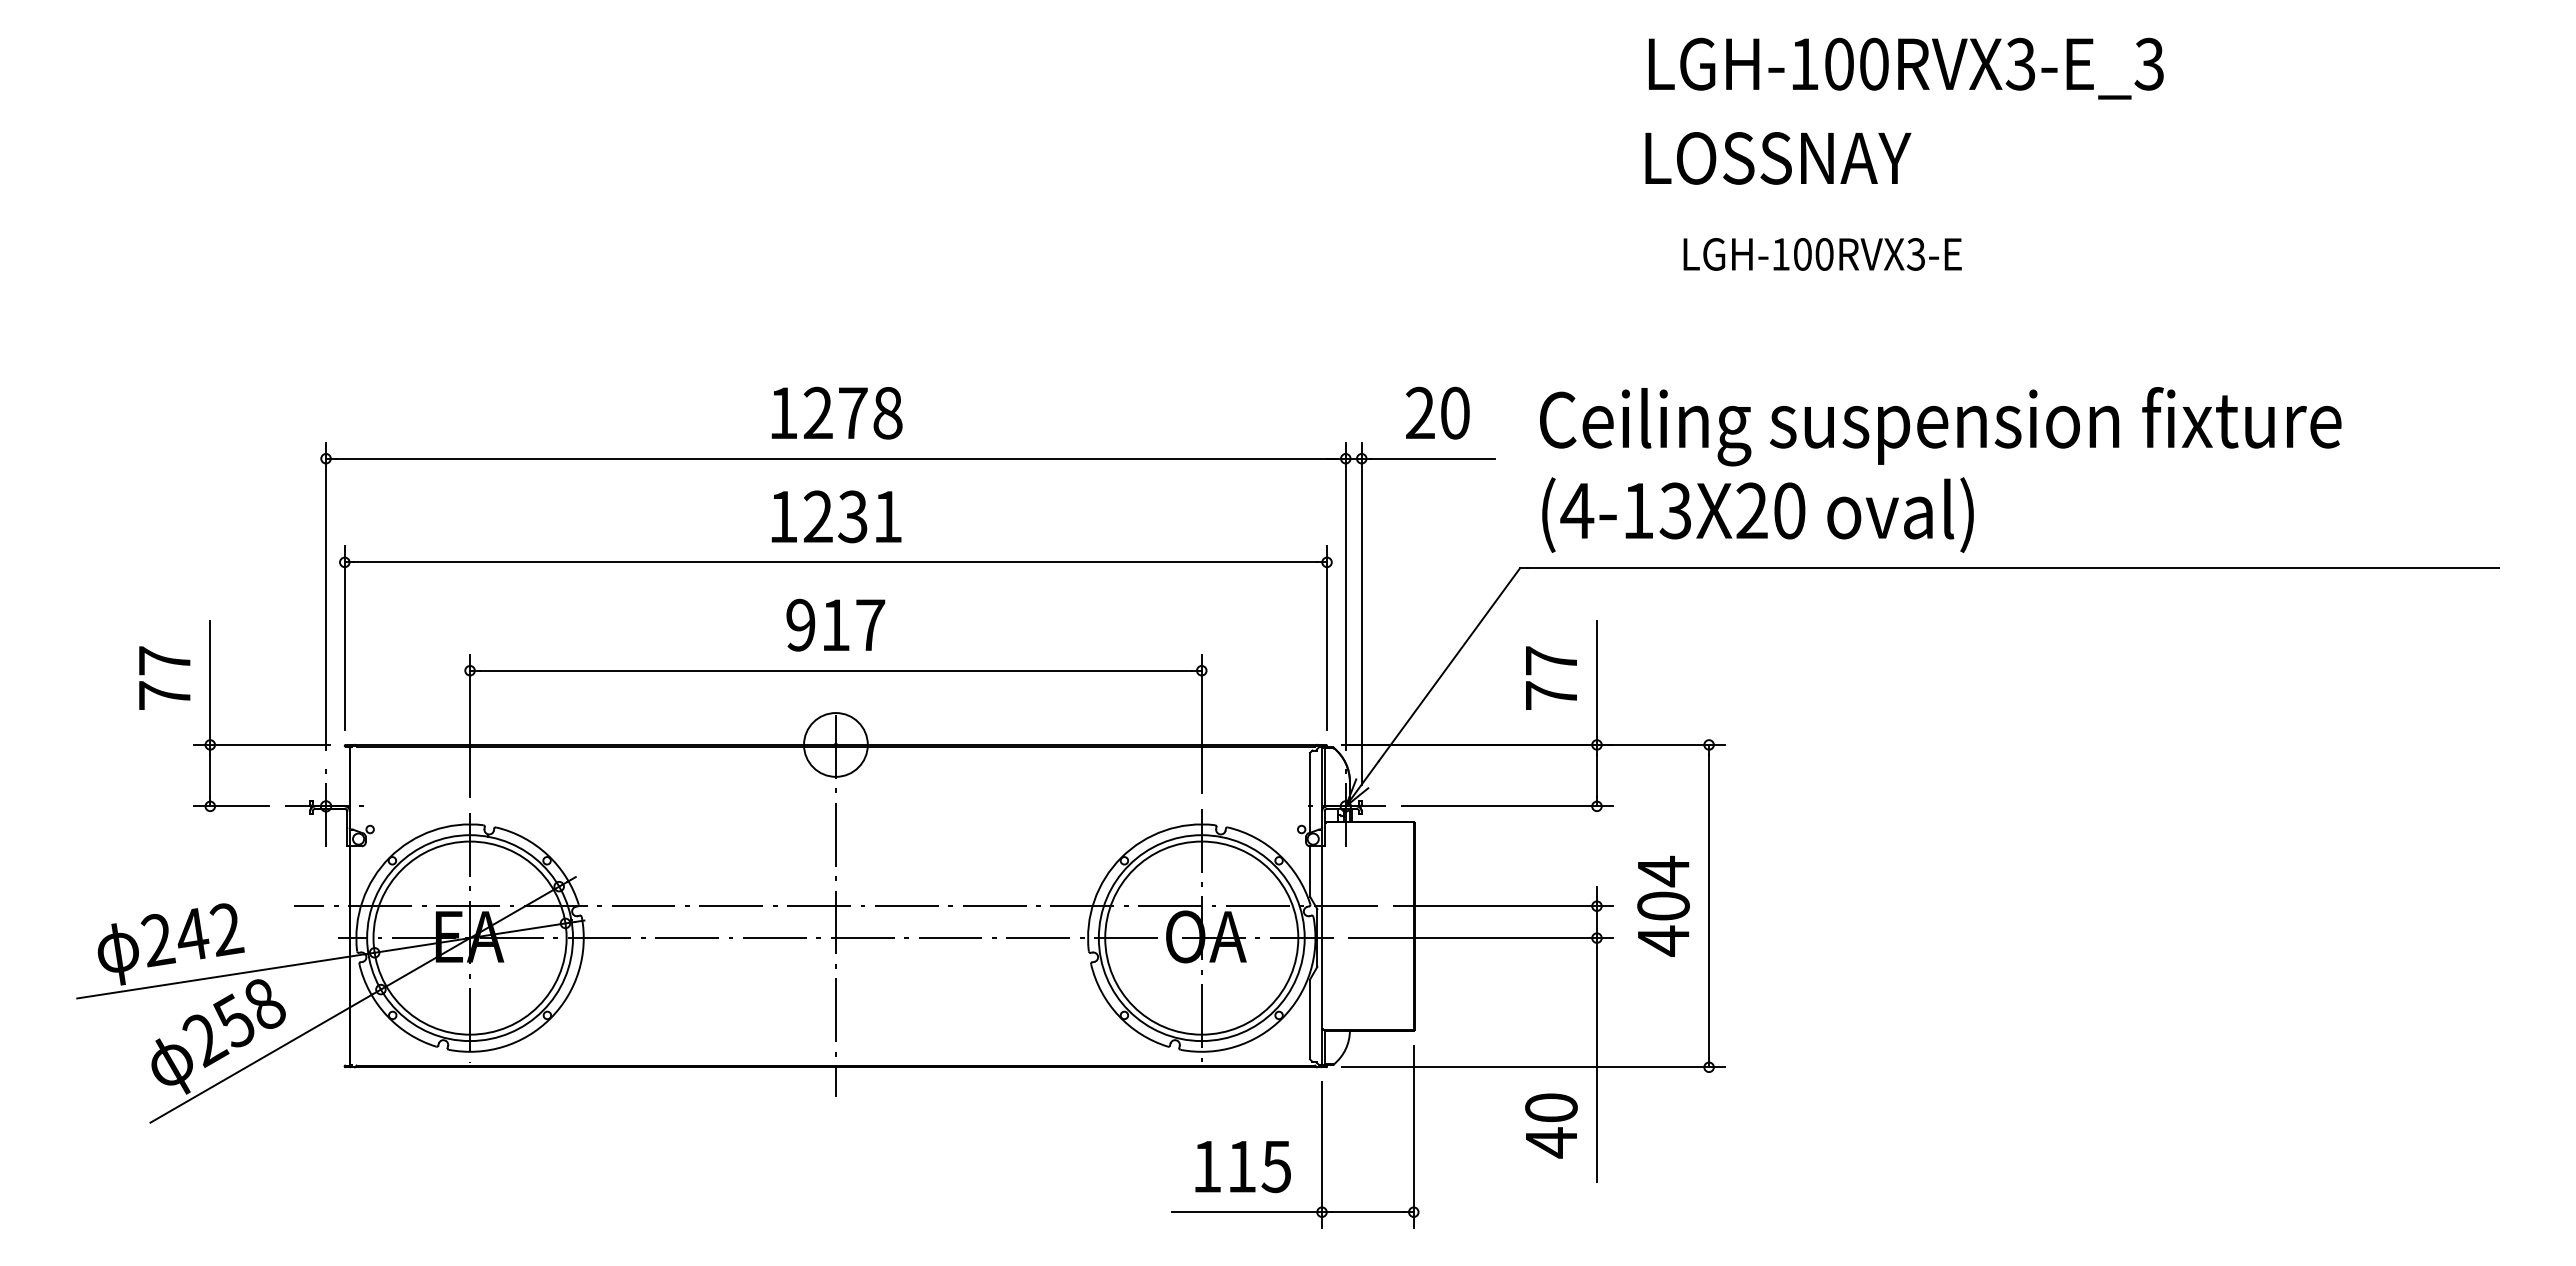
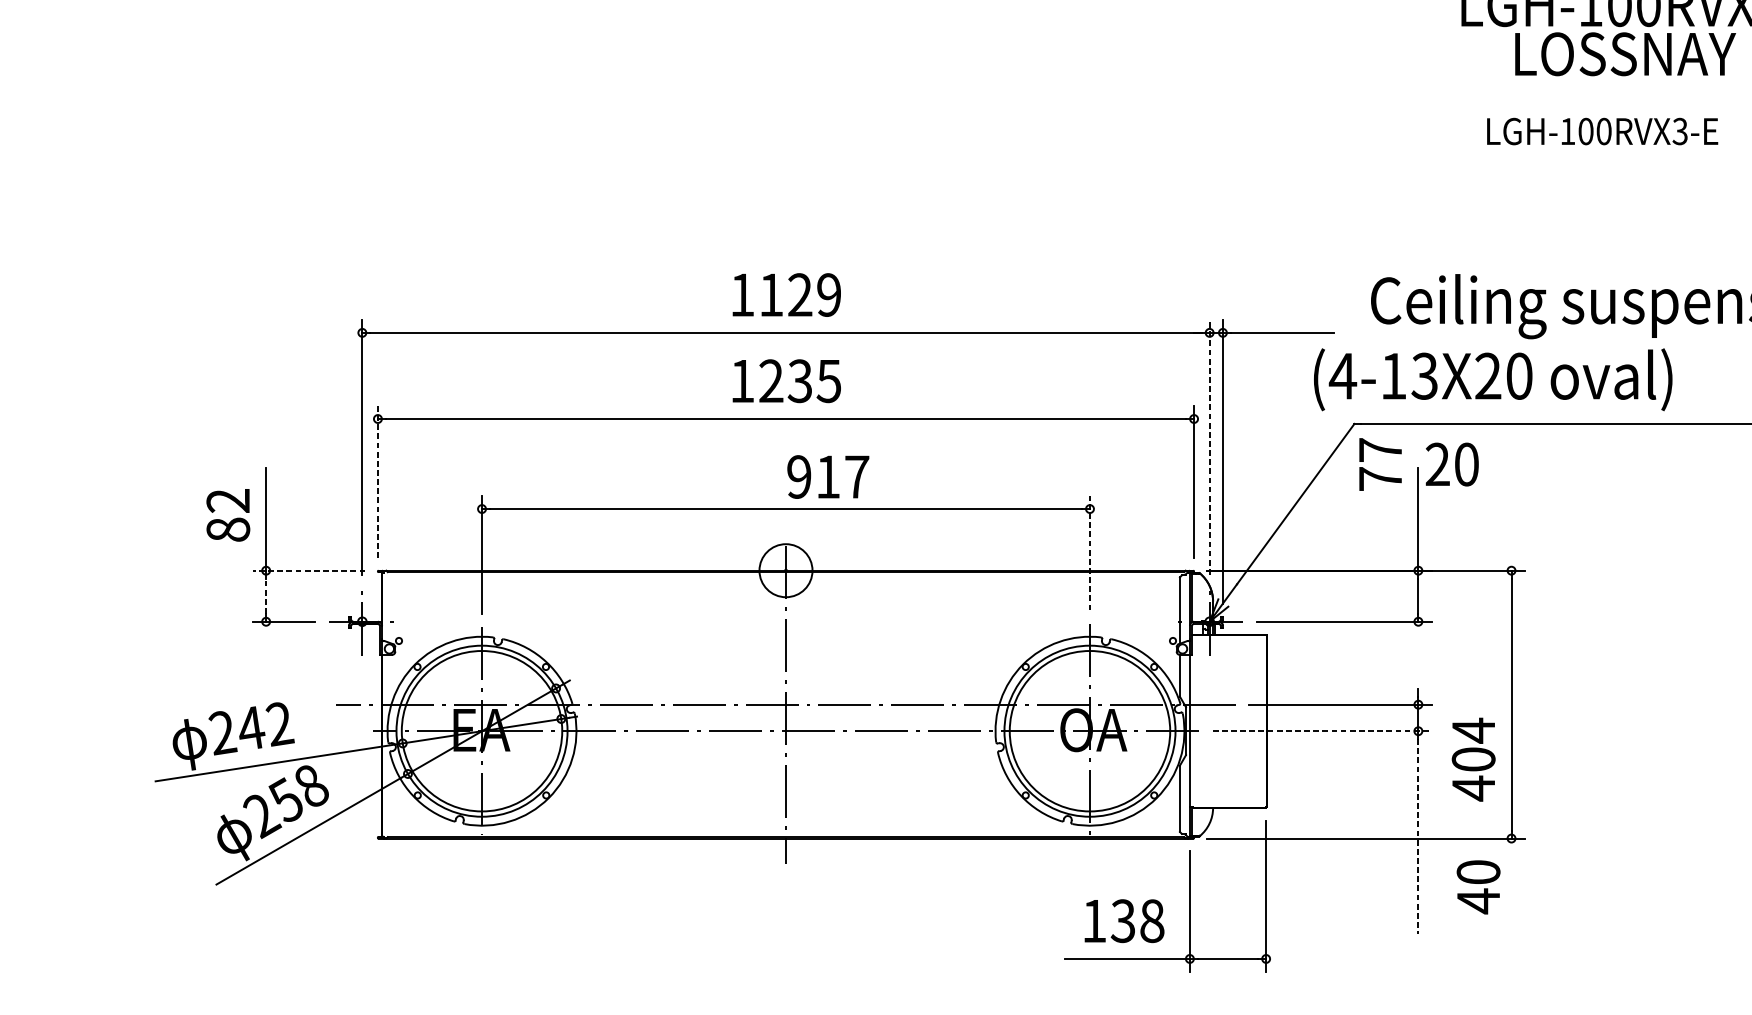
text: (1778, 158) -> (1625, 54), moved
text: (1822, 254) -> (1602, 131), moved
text: (852, 412) -> (799, 294), 1278 -> 1129
text: (1437, 412) -> (1452, 463), moved
text: (1757, 514) -> (1492, 379), moved
text: (887, 517) -> (828, 381), 1231 -> 1235
line: (1345, 596) -> (1209, 447), solid -> dashed
text: (835, 624) -> (828, 476), moved
line: (344, 638) -> (377, 482), solid -> dashed
text: (1551, 677) -> (1380, 463), moved
text: (164, 678) -> (228, 515), 77 -> 82
line: (1201, 723) -> (1089, 552), solid -> dashed
line: (261, 744) -> (308, 570), solid -> dashed
line: (210, 775) -> (266, 596), solid -> dashed
text: (1663, 905) -> (1473, 758), moved
line: (1481, 938) -> (1322, 731), solid -> dashed
line: (1596, 1065) -> (1417, 837), solid -> dashed
text: (1551, 1125) -> (1478, 886), moved
text: (1258, 1166) -> (1137, 920), 115 -> 138

